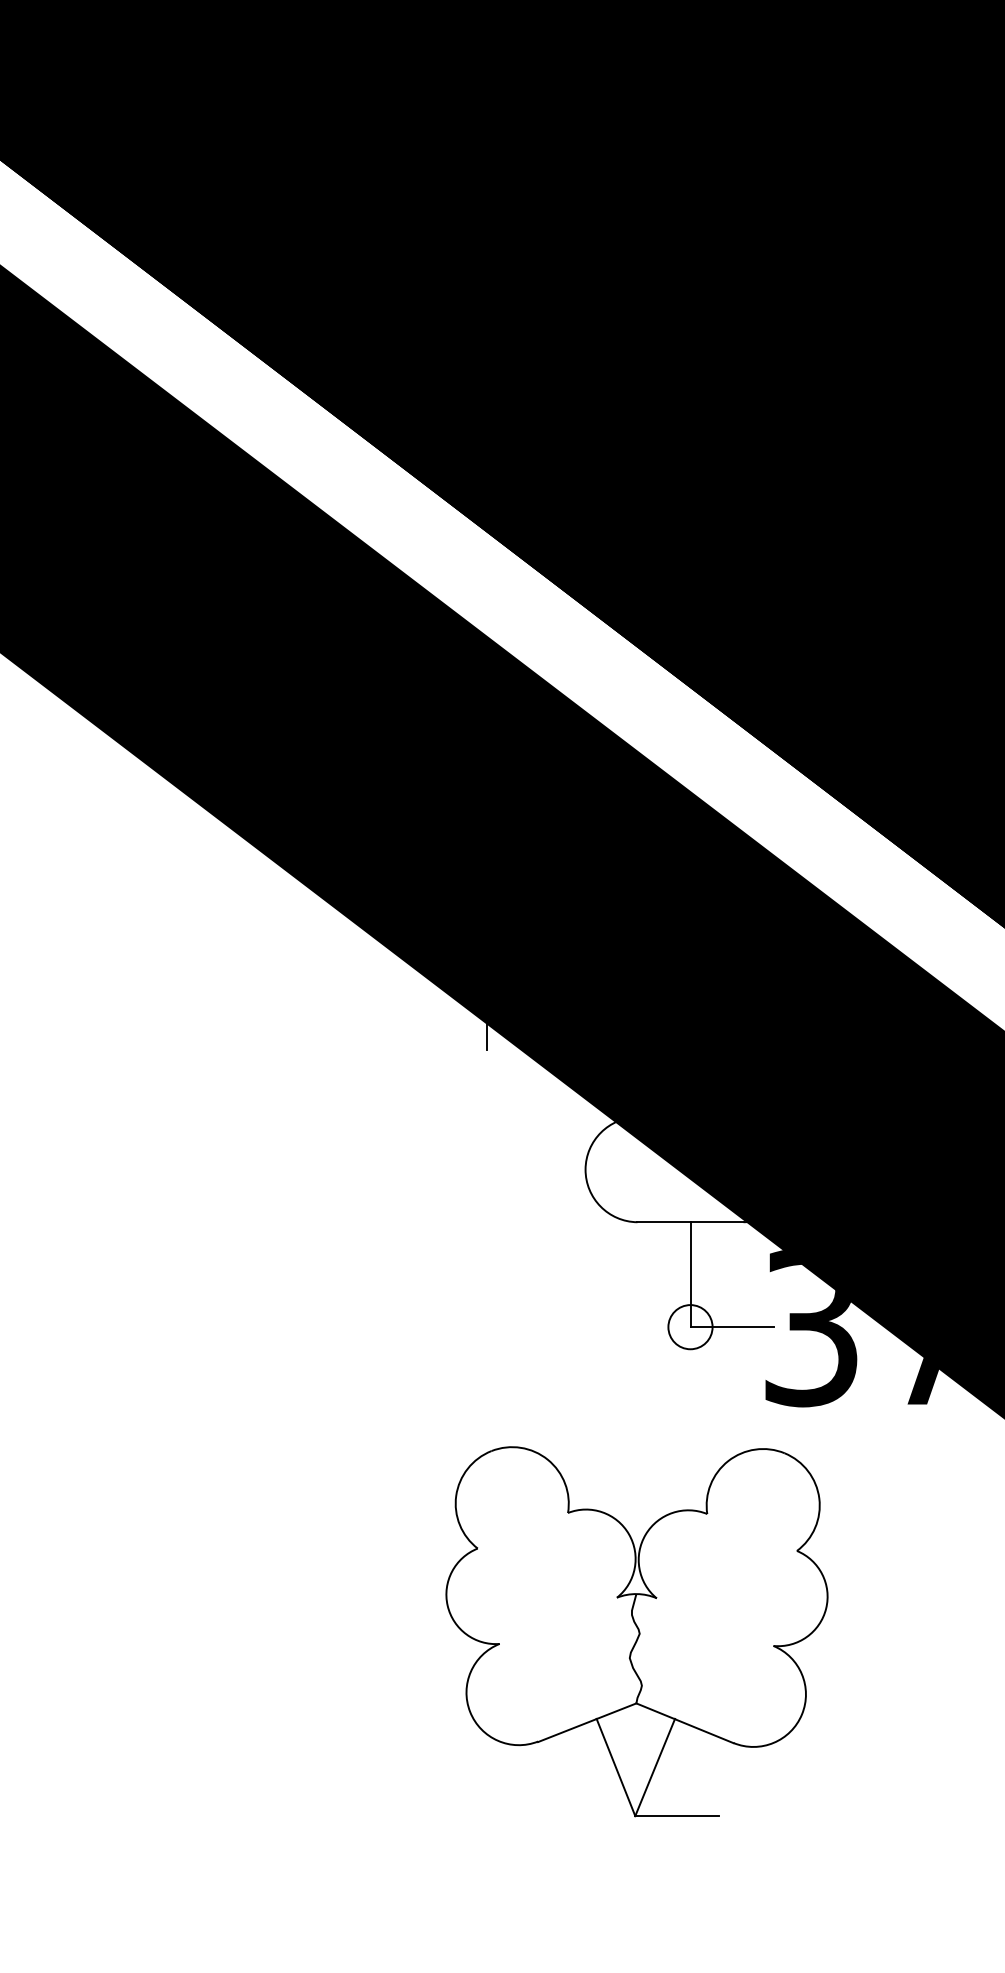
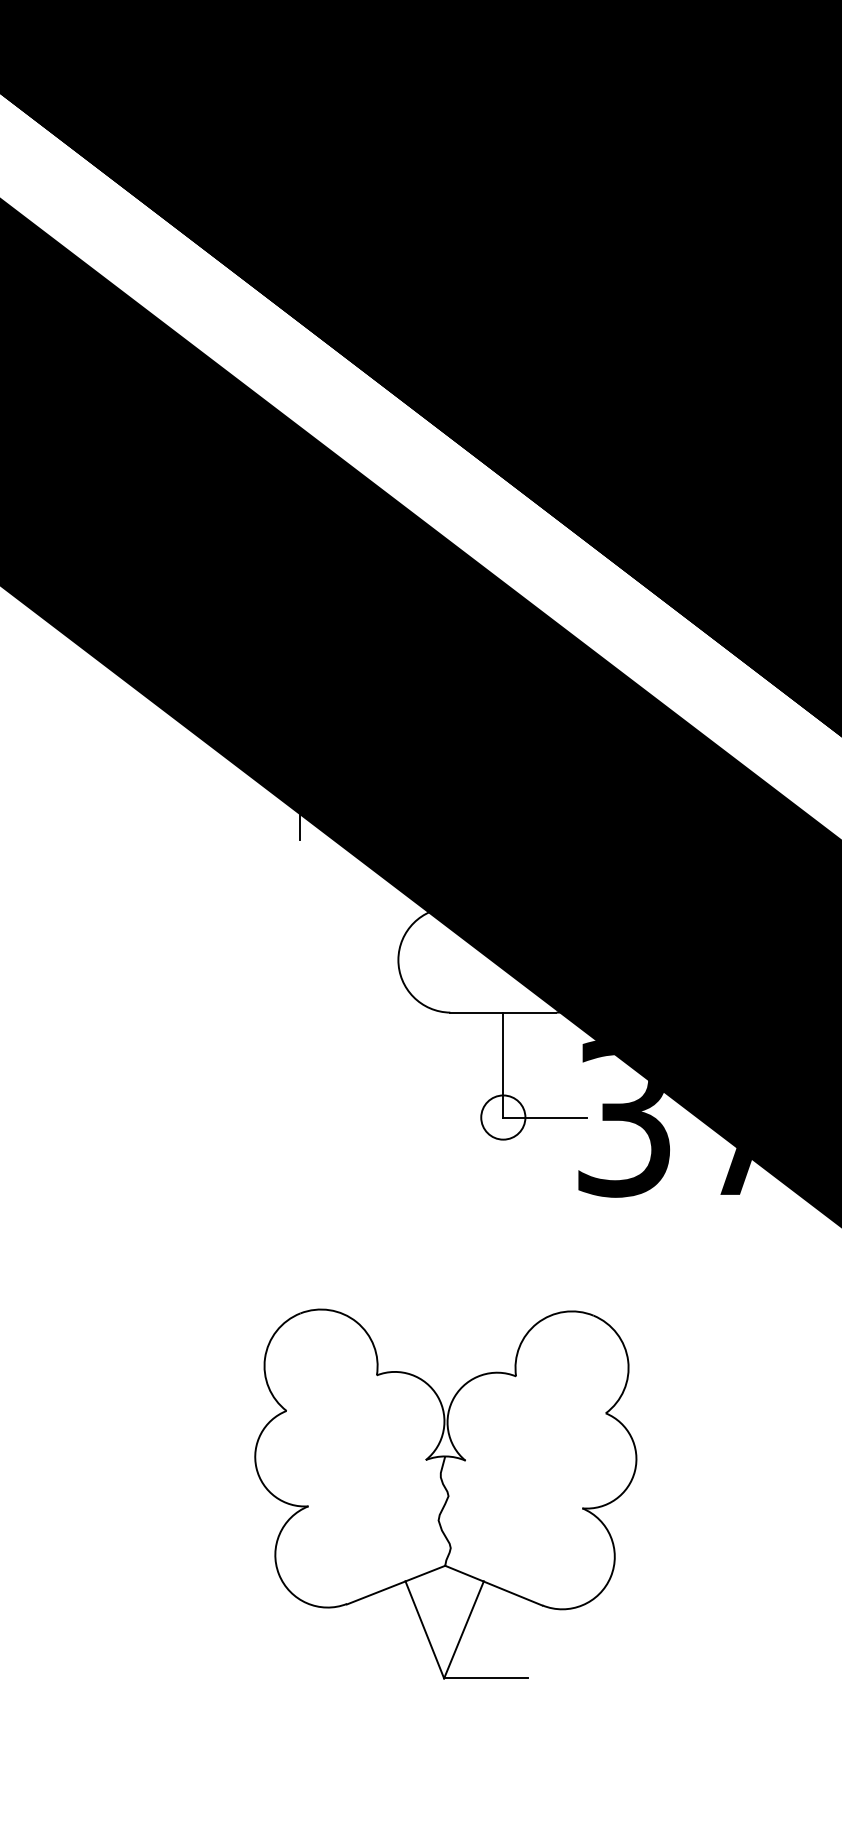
part: (636, 1631) -> (445, 1493), moved

